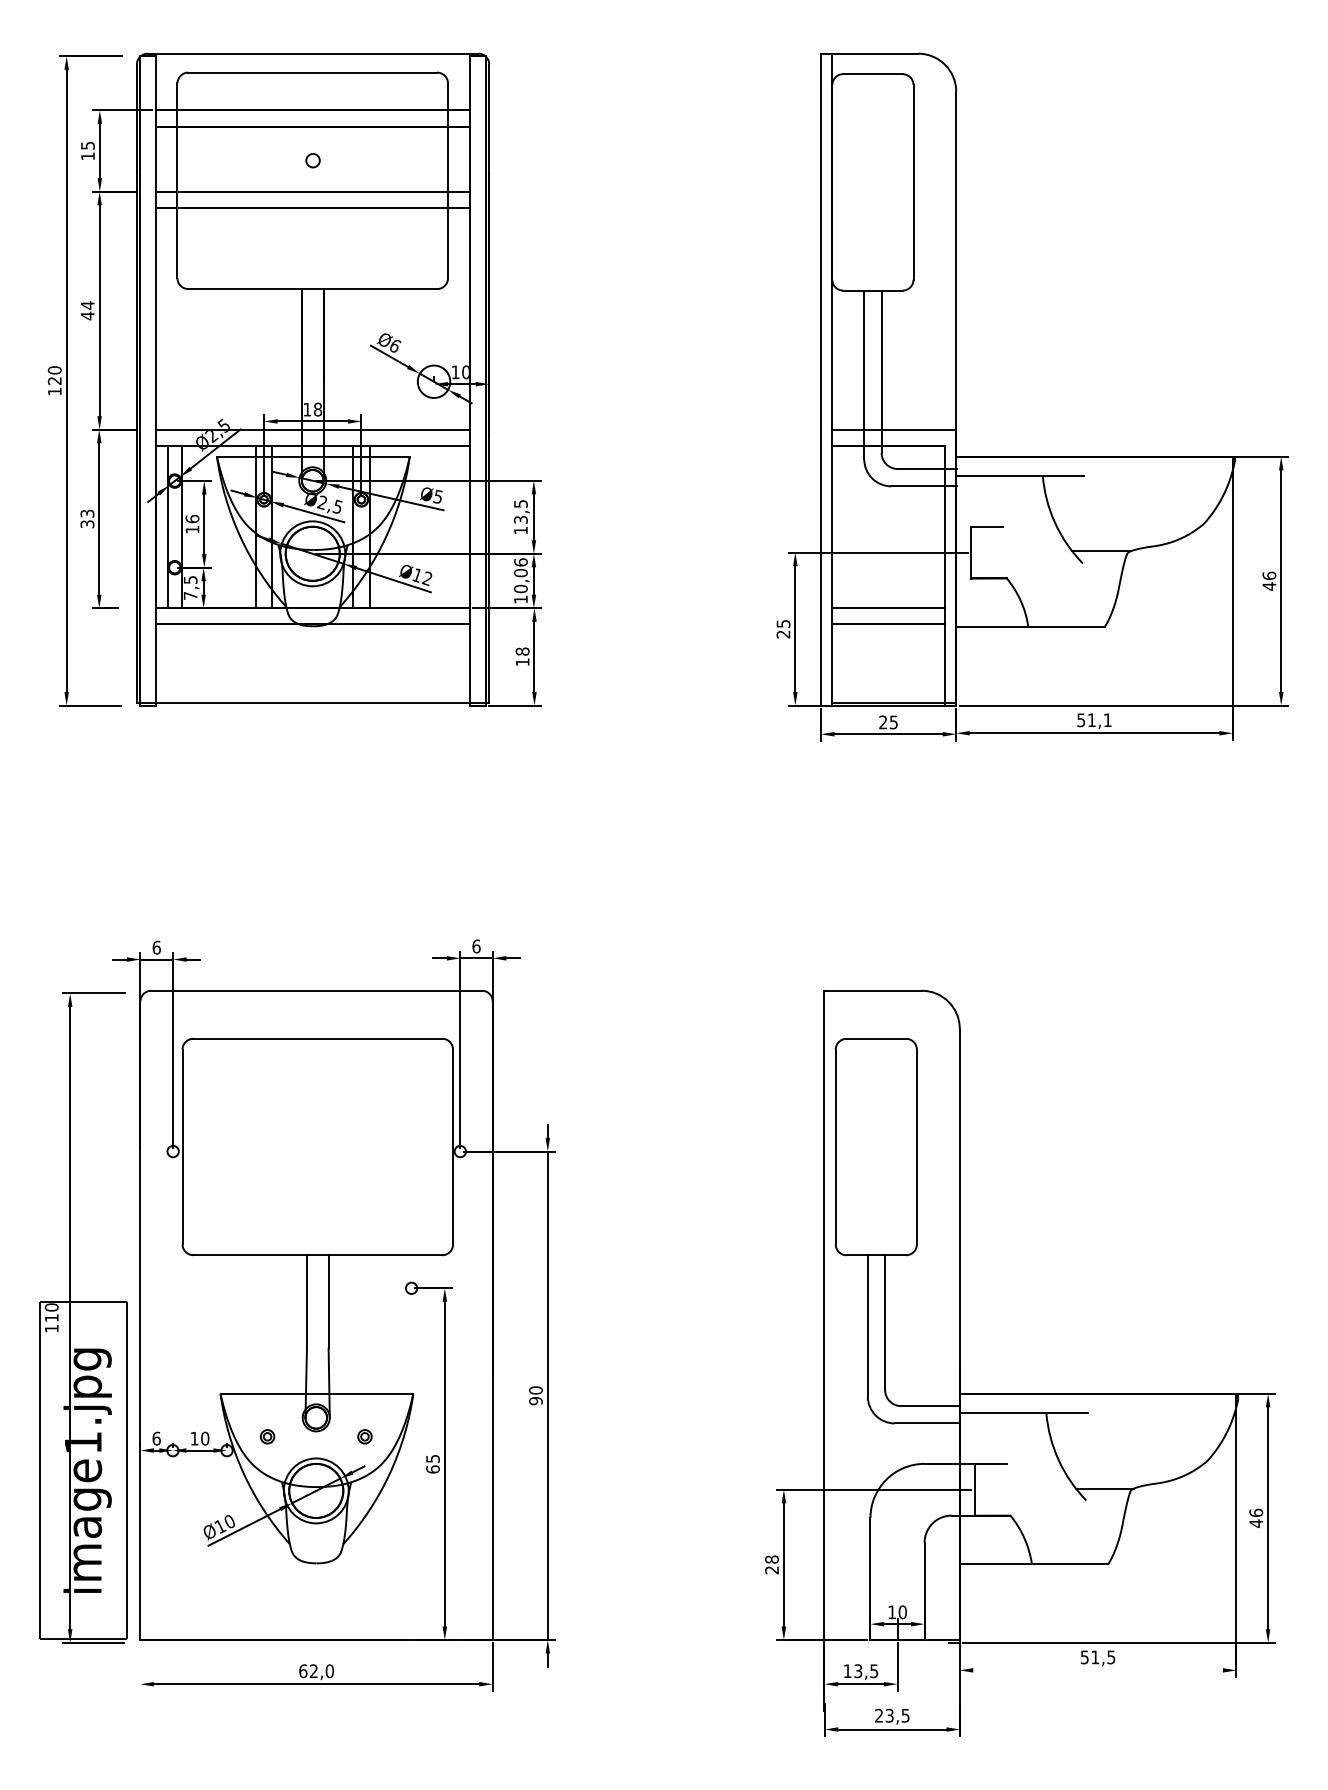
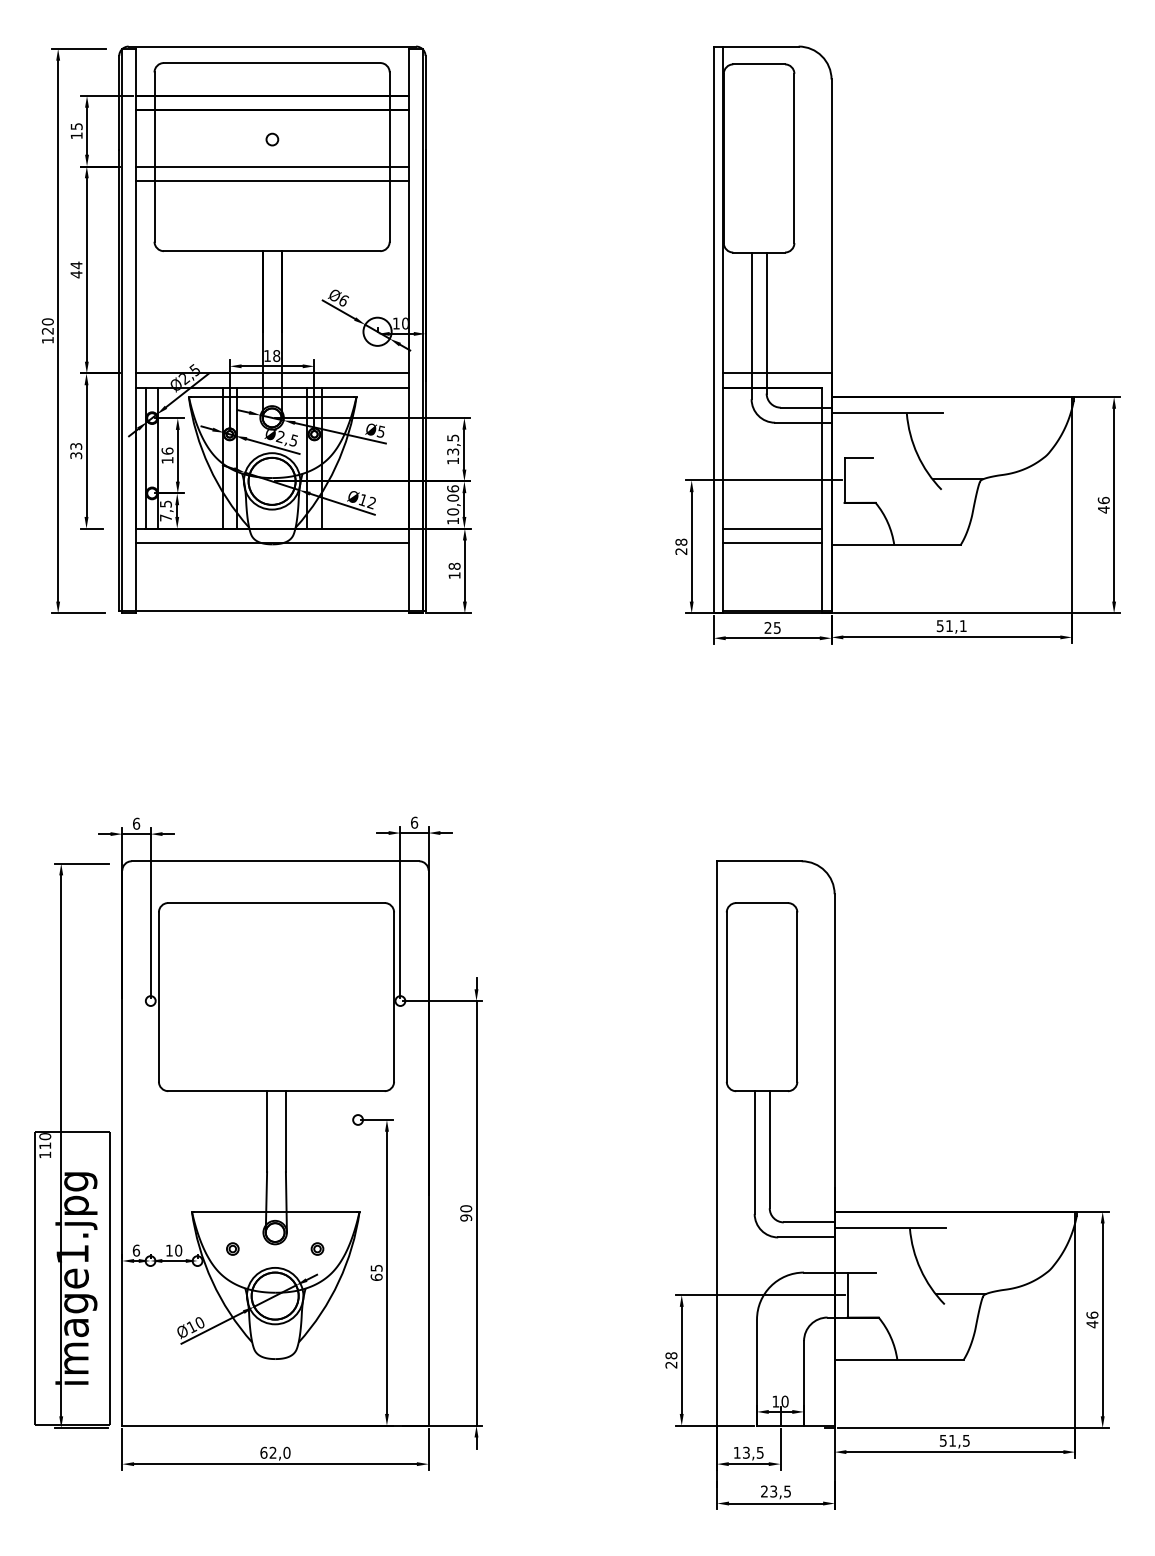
text: (783, 623) -> (681, 541), 25 -> 28
line: (140, 1666) -> (122, 1448), added
line: (1097, 1670) -> (954, 1452), added

